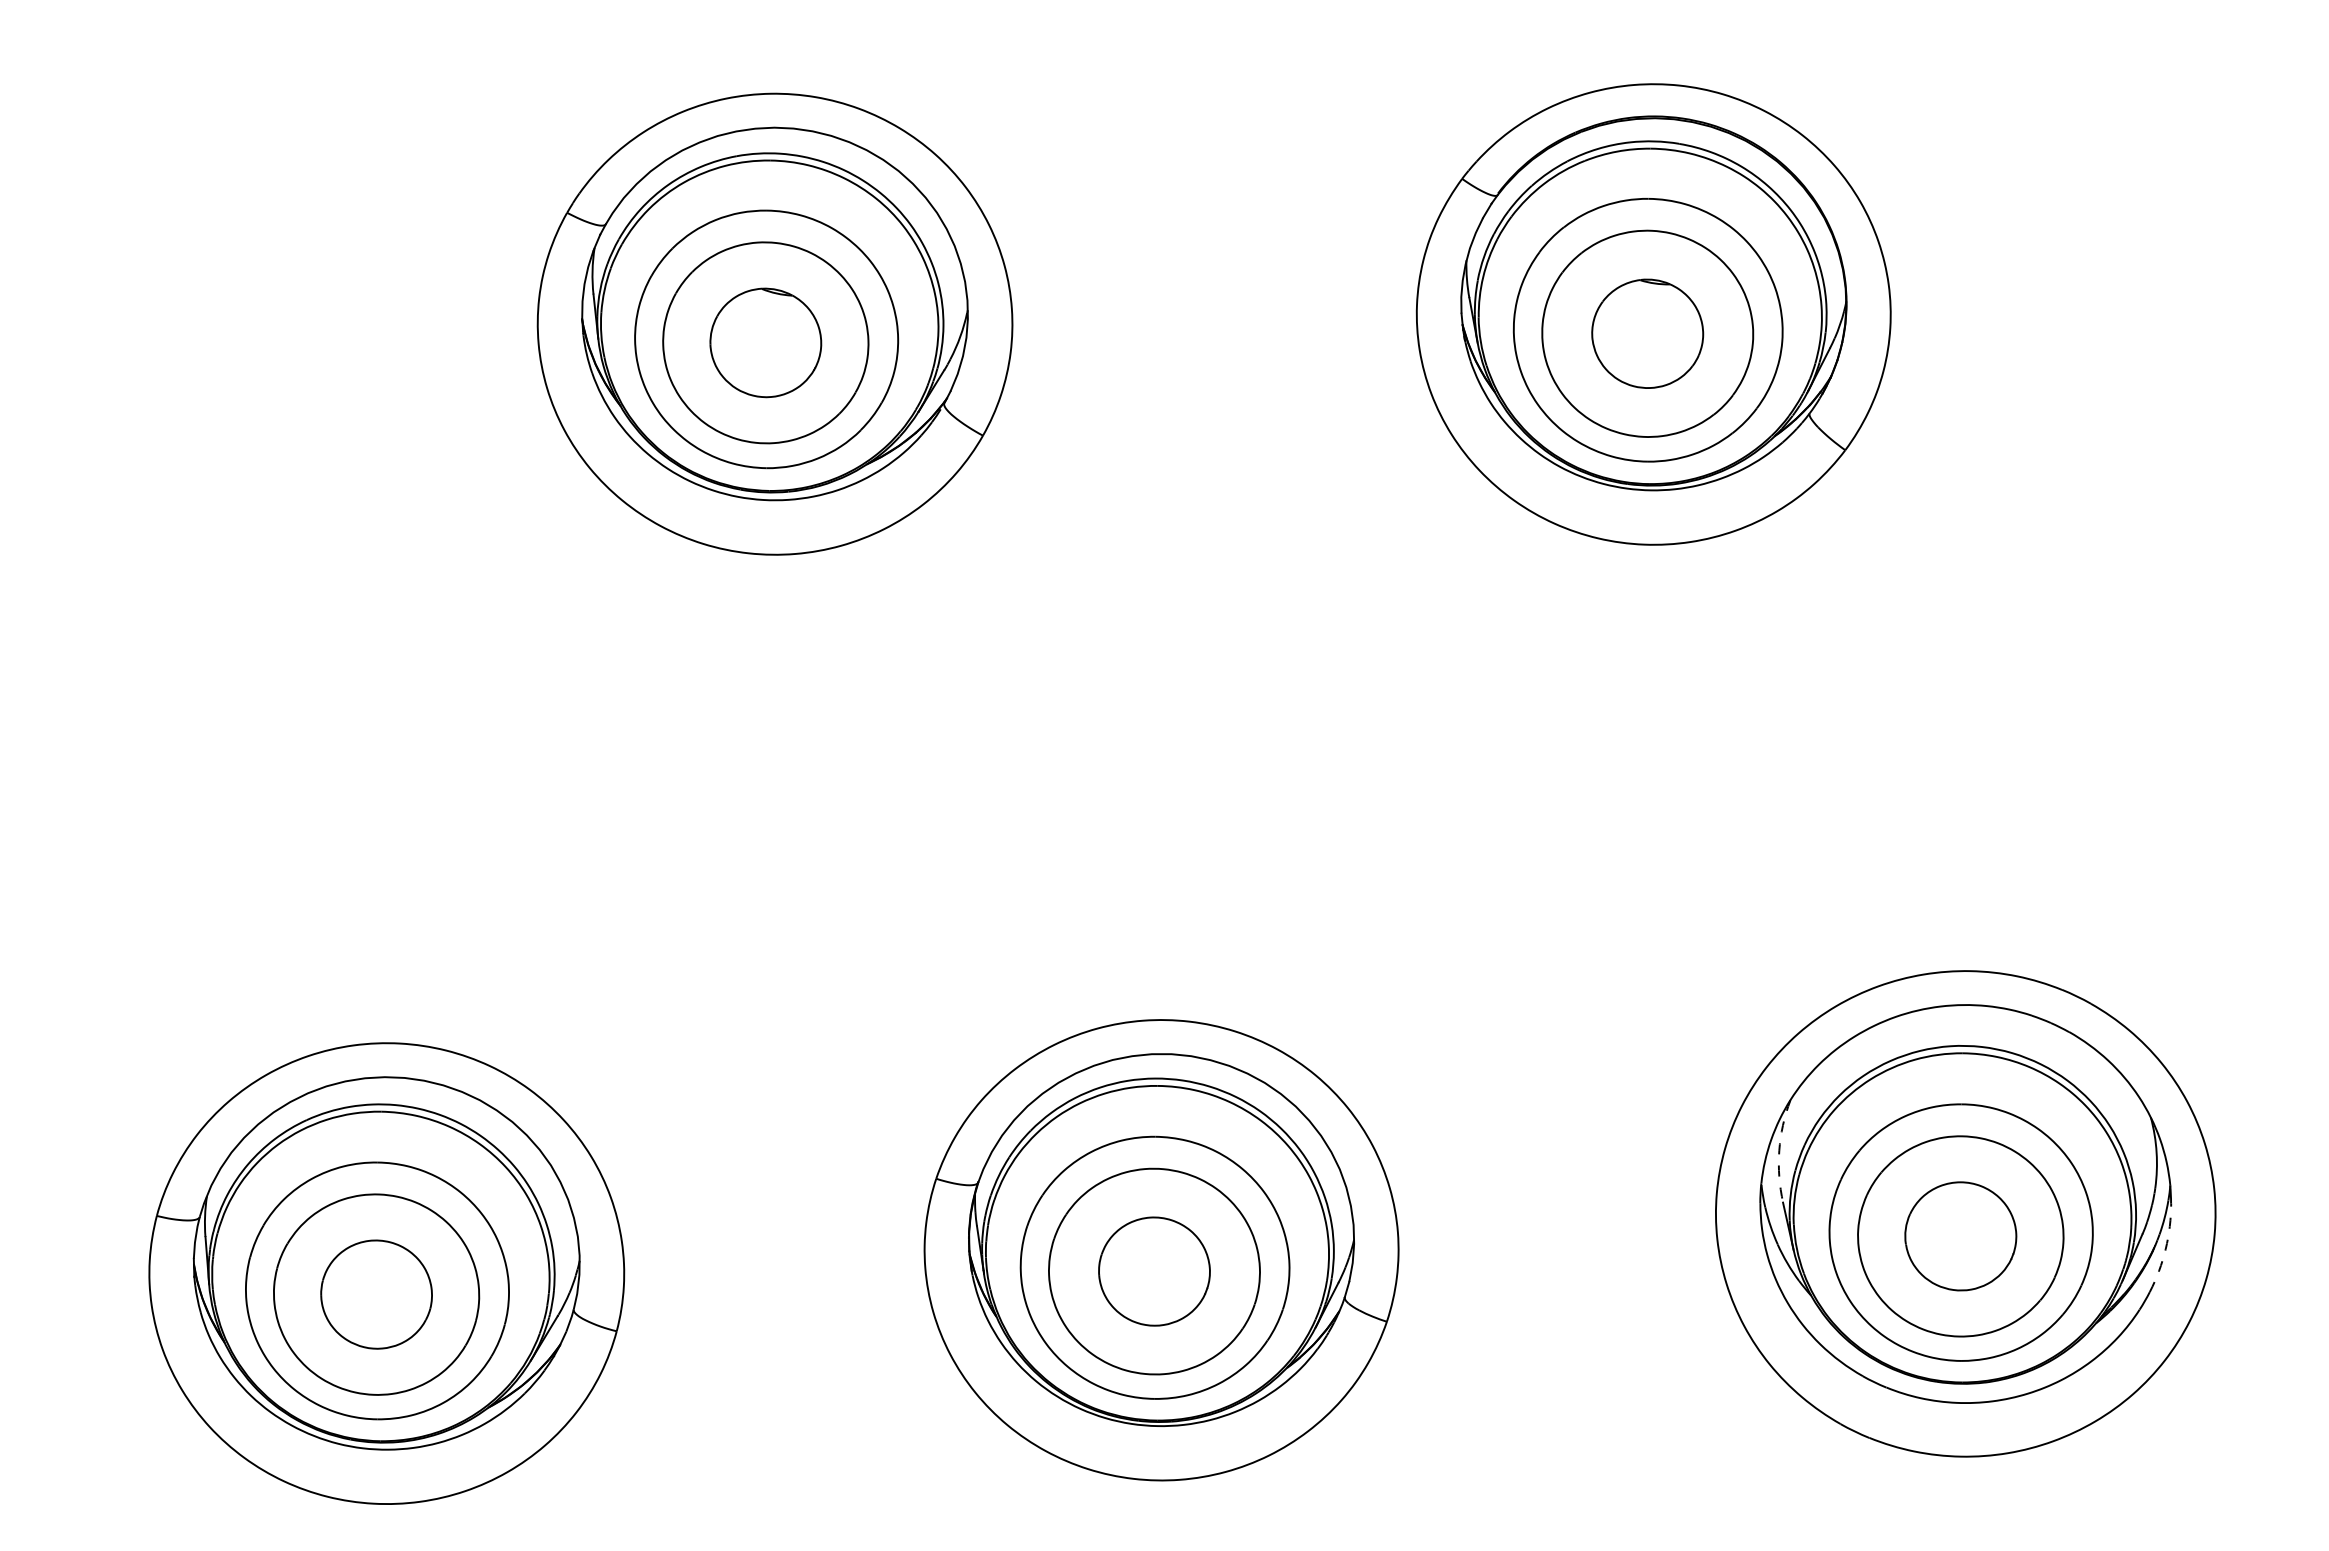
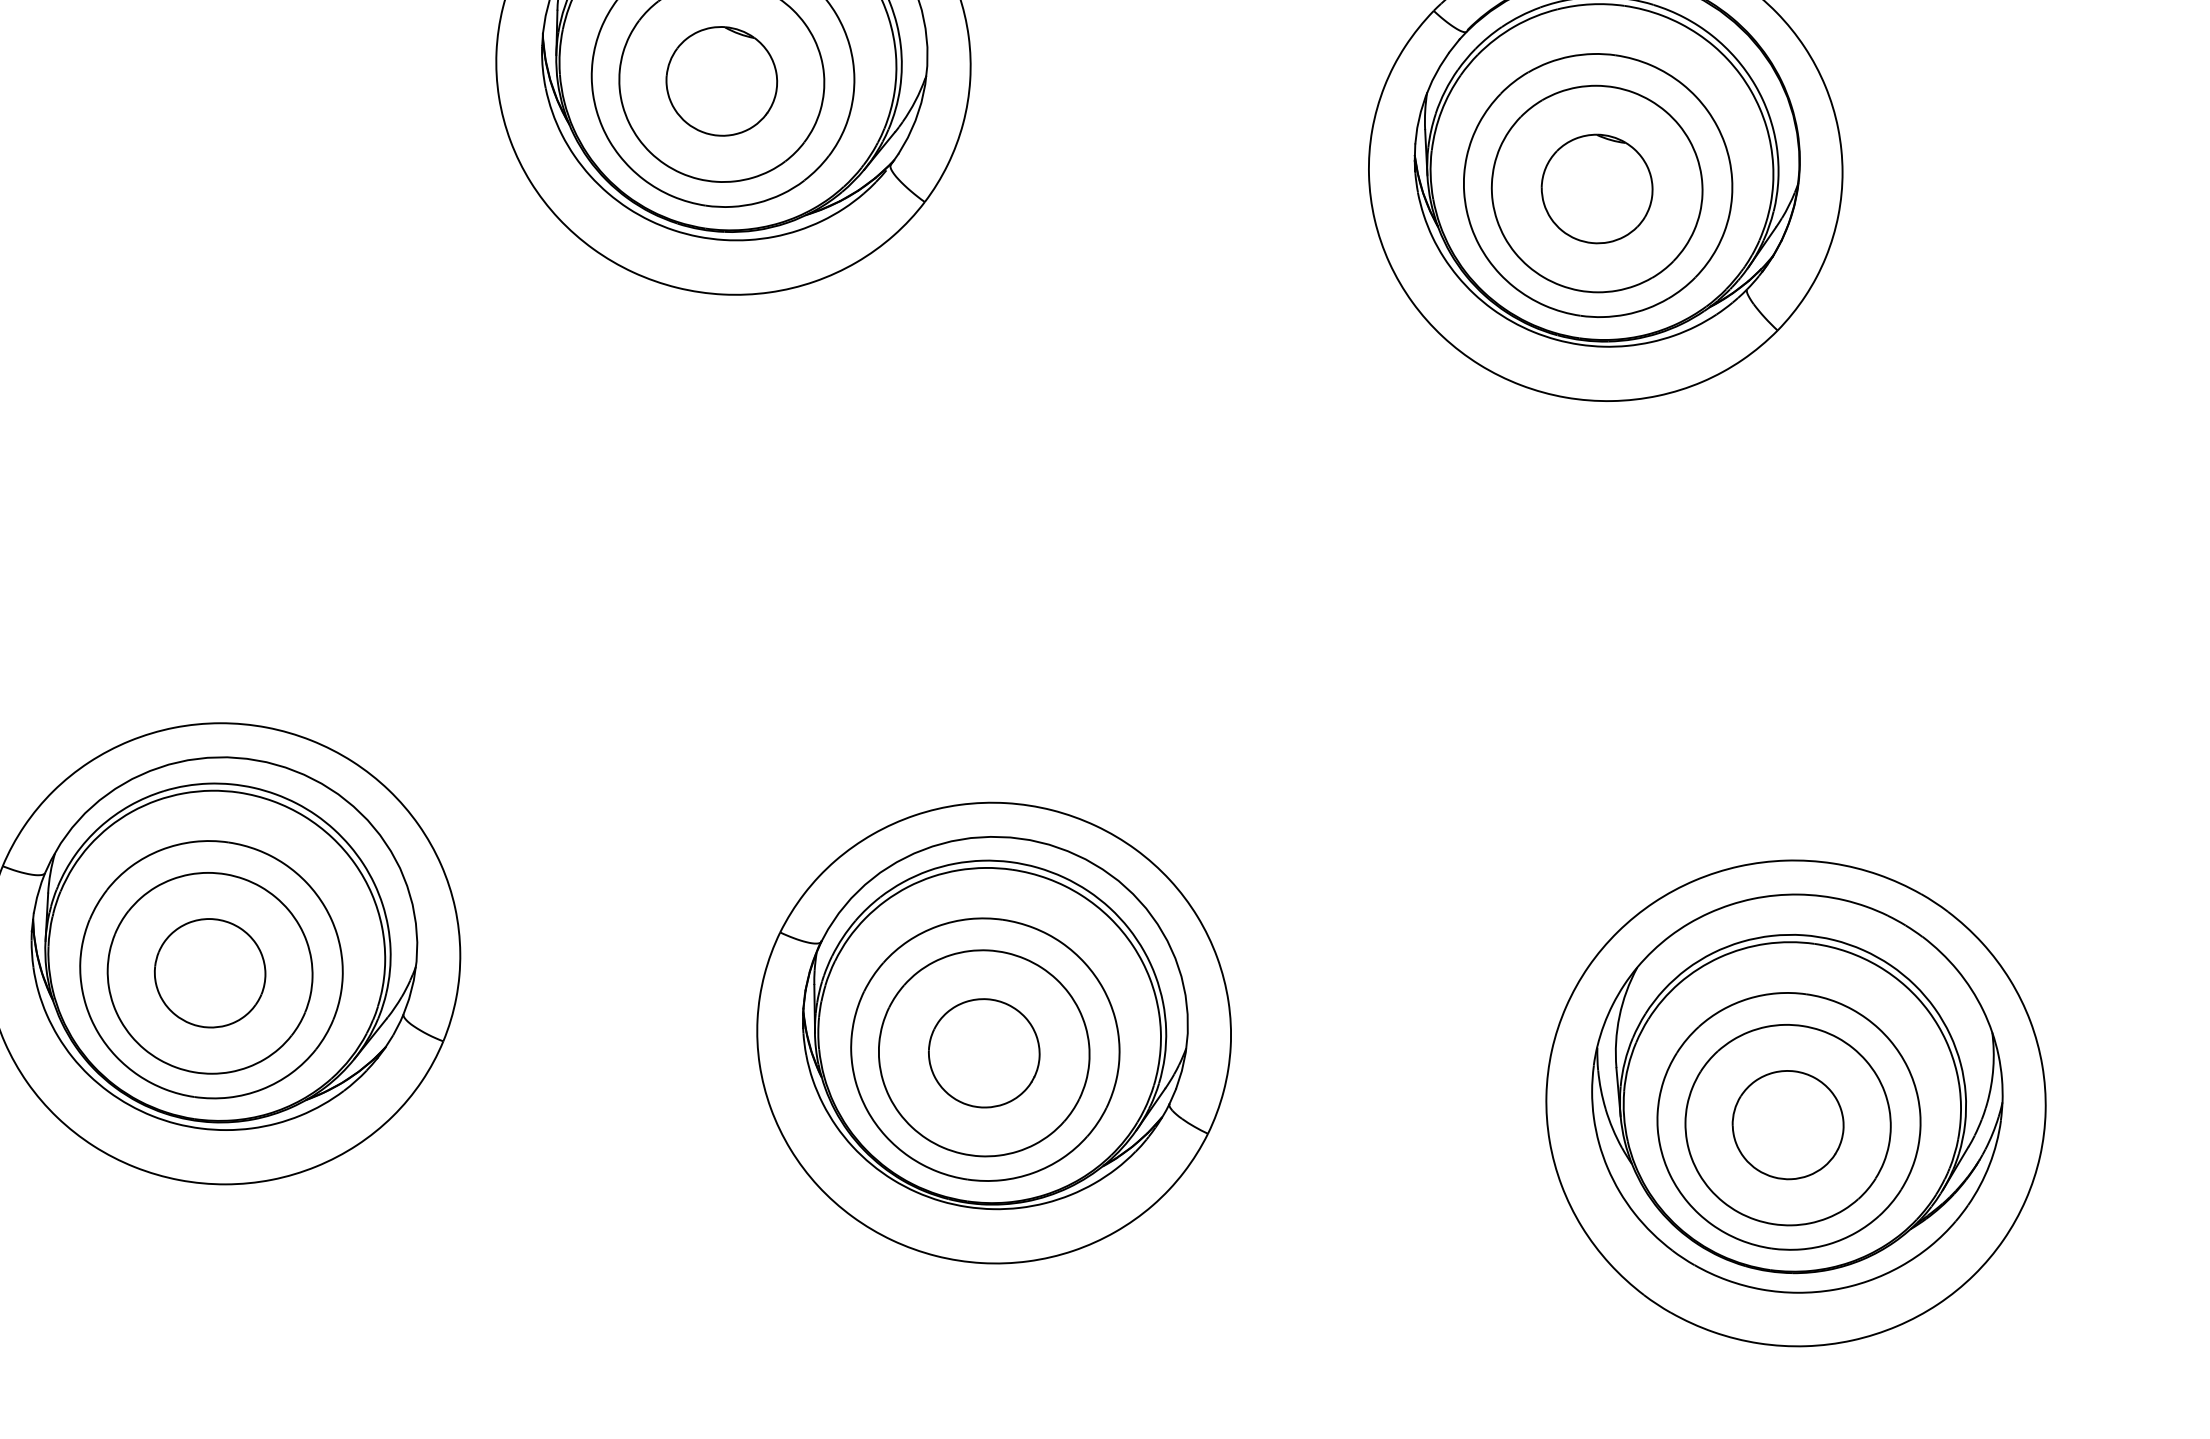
arc: (1779, 1150) -> (1619, 1015), dashed -> solid
arc: (2165, 1249) -> (1989, 1165), dashed -> solid

